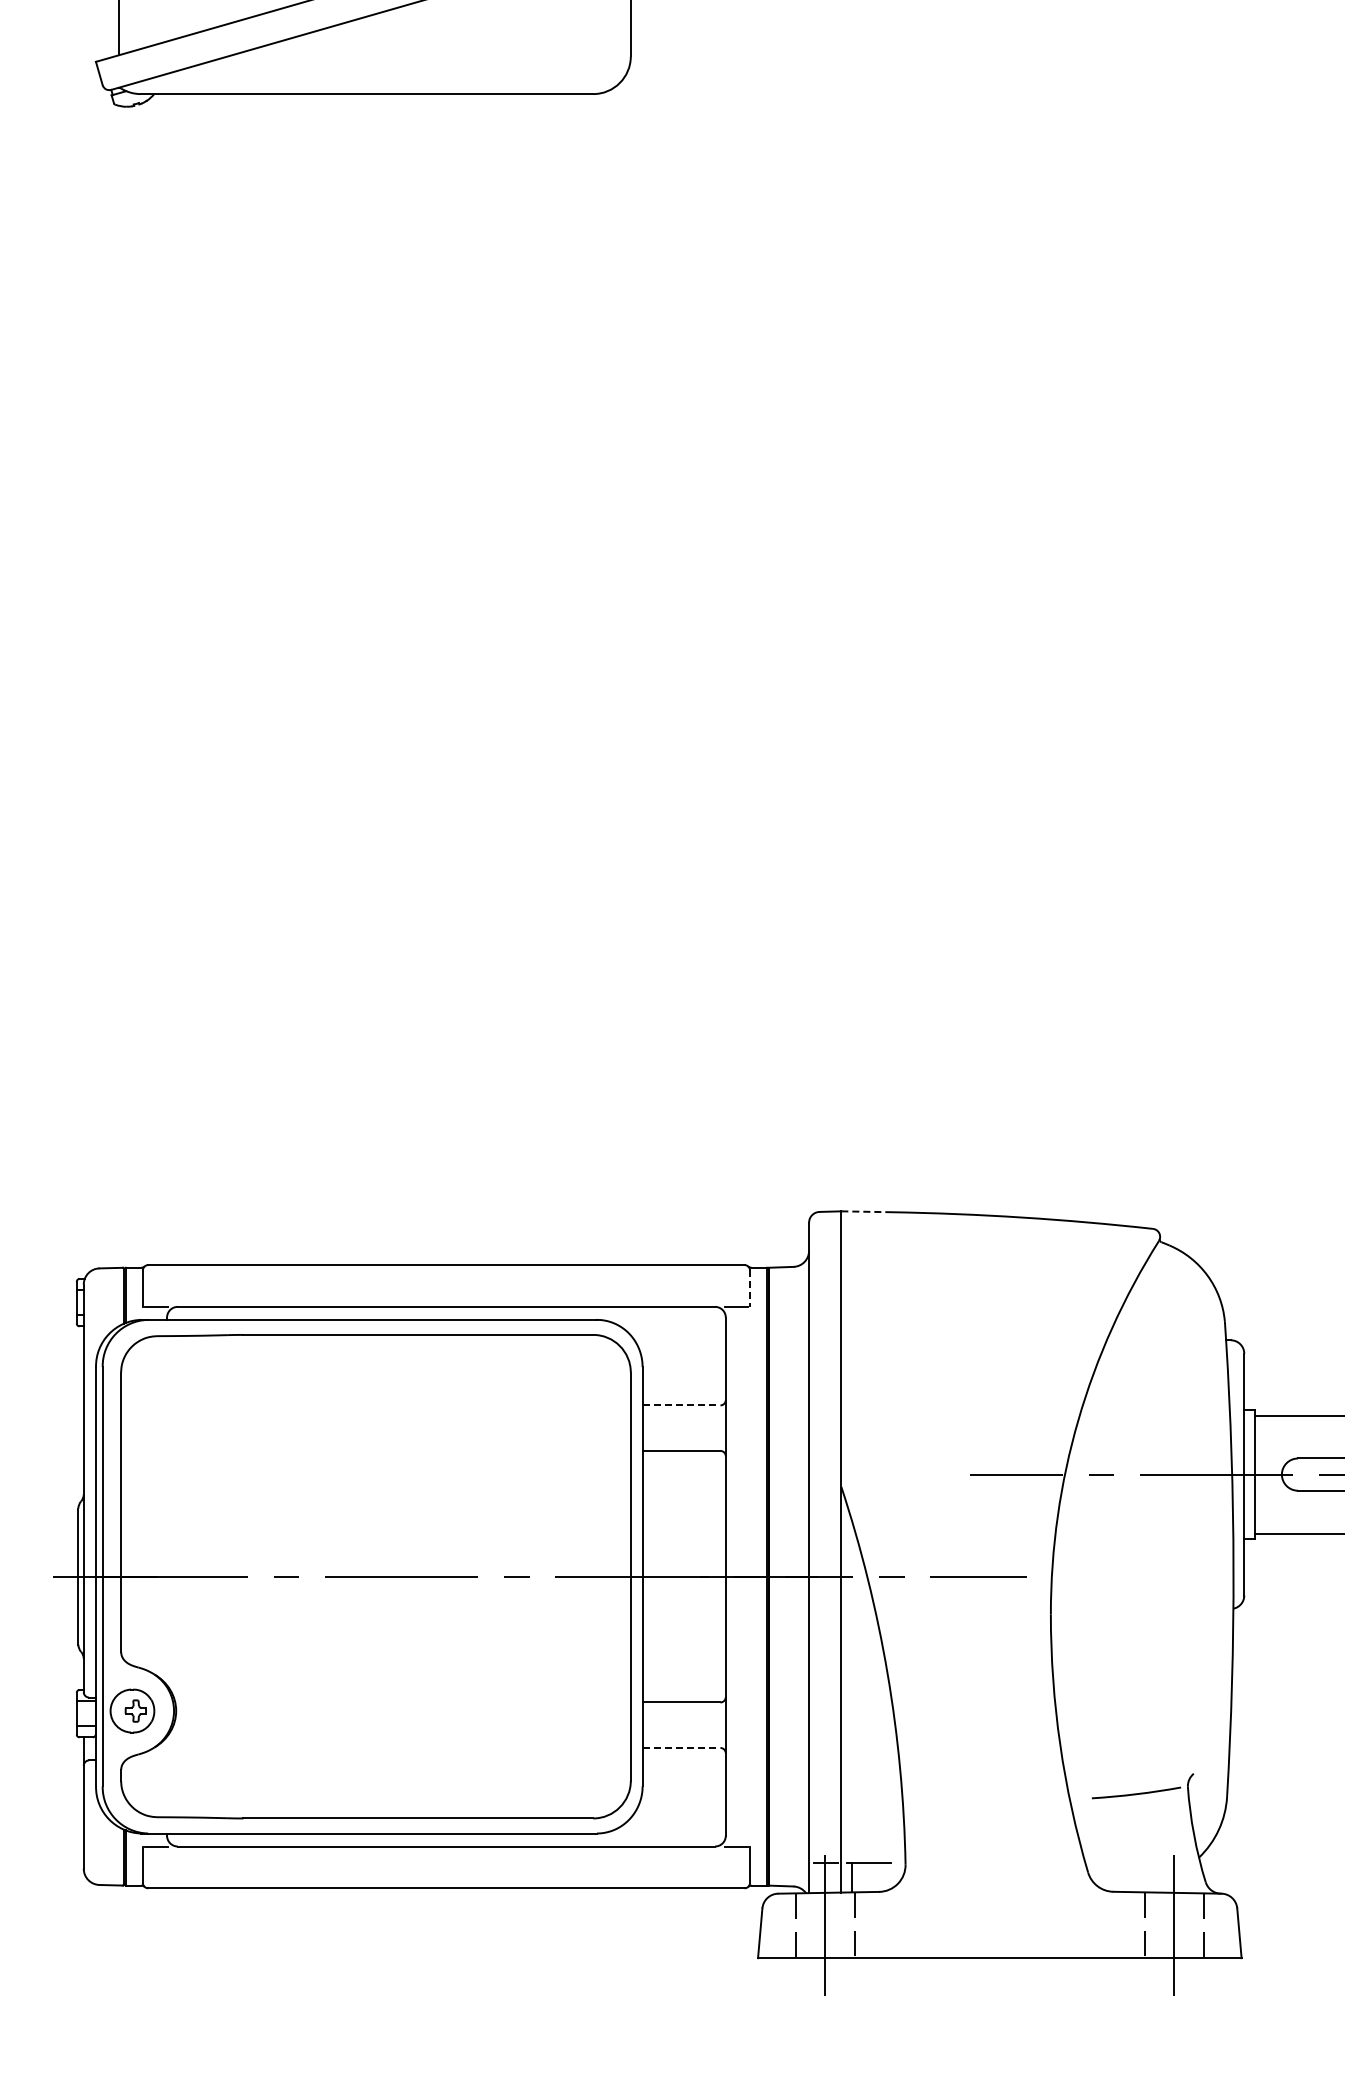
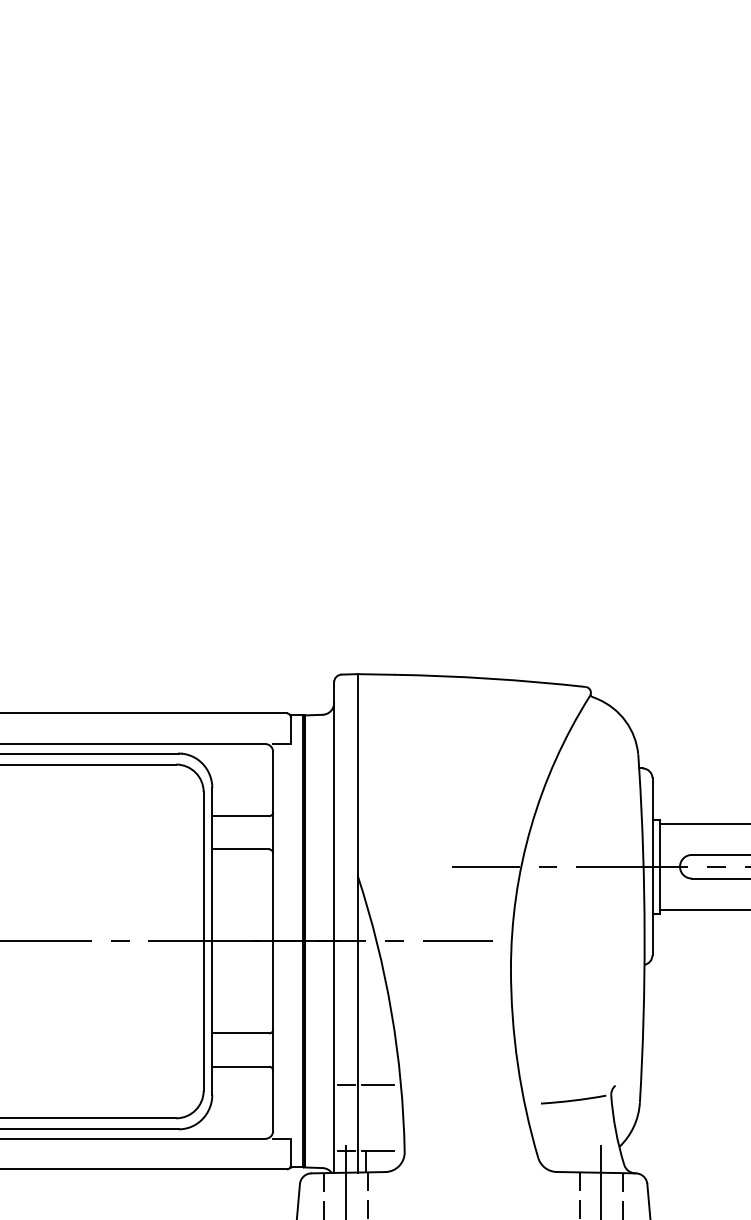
line: (866, 1211) -> (376, 674), dashed -> solid
line: (750, 1289) -> (291, 731), dashed -> solid
line: (681, 1405) -> (240, 816), dashed -> solid
line: (681, 1747) -> (240, 1066), dashed -> solid
line: (825, 1772) -> (346, 1084), added
line: (869, 1772) -> (378, 1084), added

